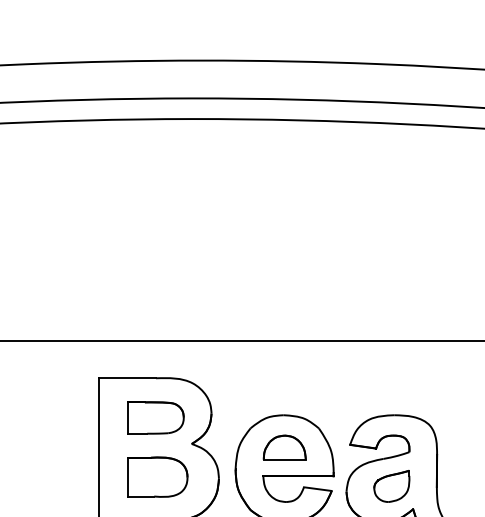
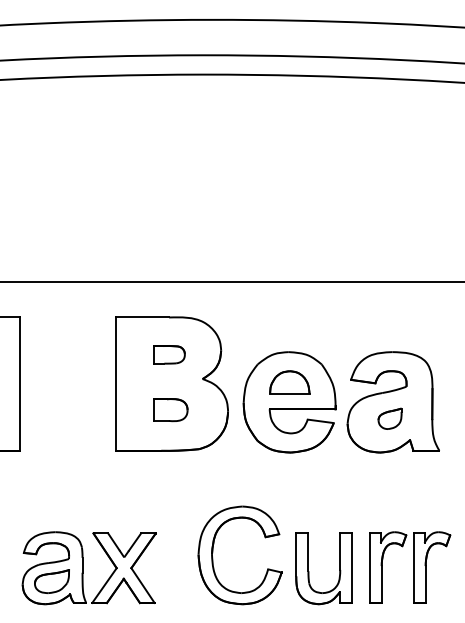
part: (156, 417) -> (169, 354), size x0.6
part: (157, 476) -> (170, 409), size x0.6
part: (391, 486) -> (389, 418), size x0.7

